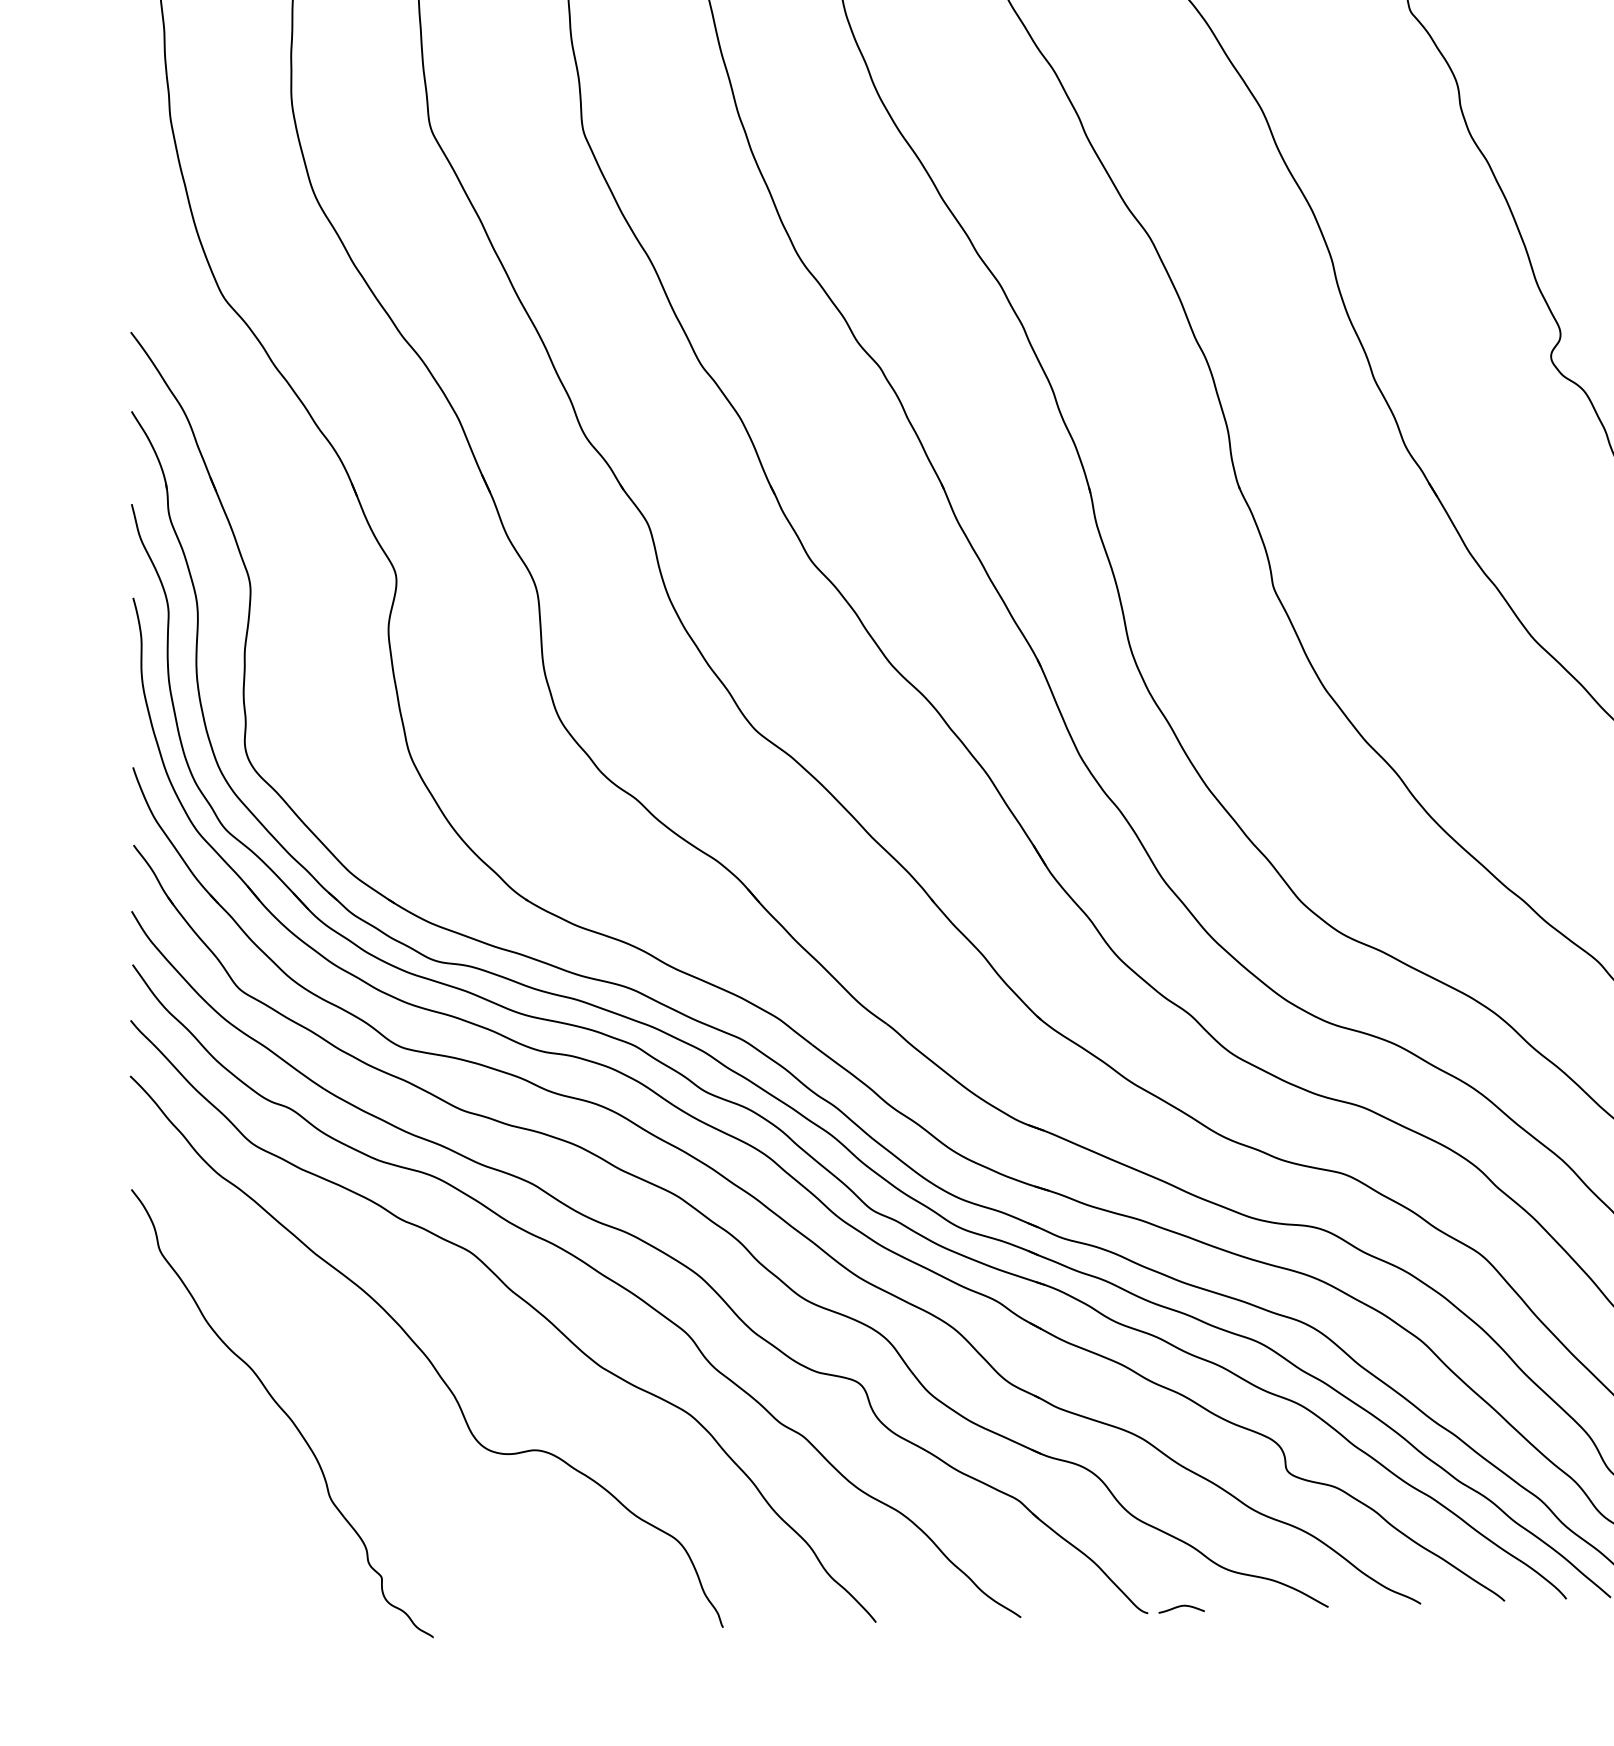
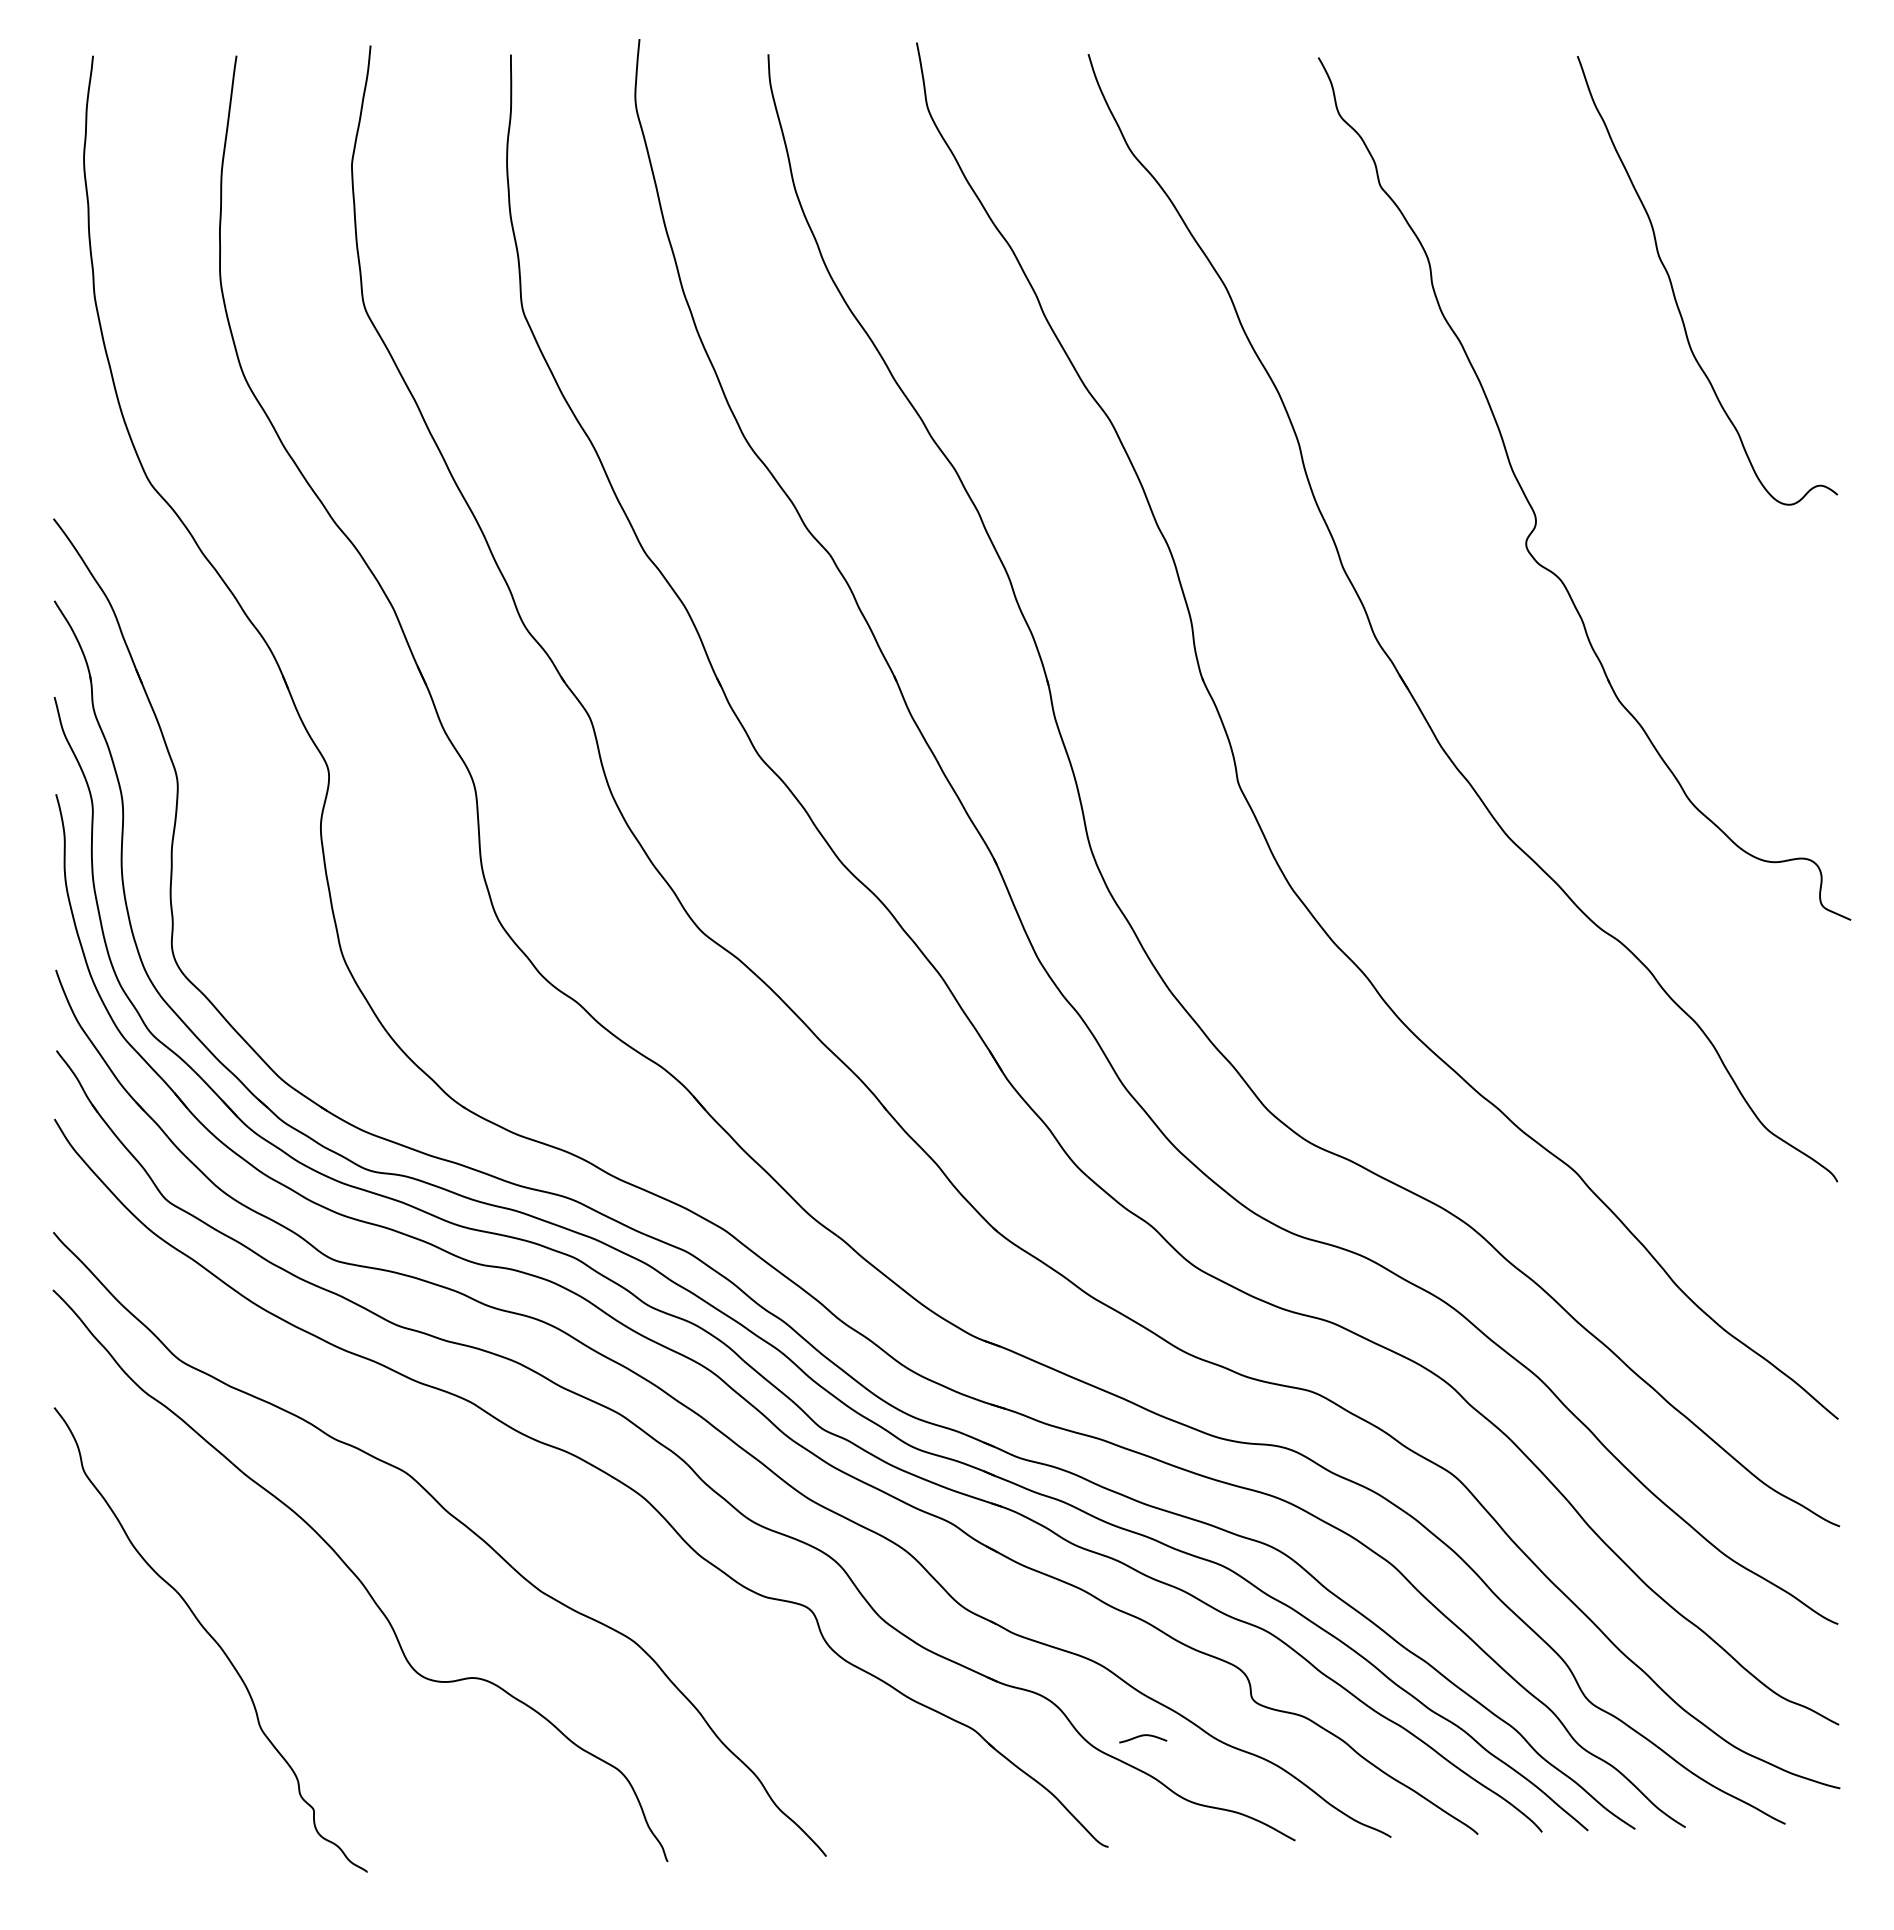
curve: (589, 1267) -> (529, 1488), removed
curve: (1181, 1607) -> (1143, 1736), moved

